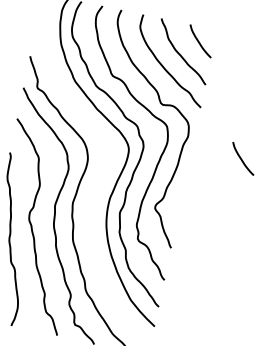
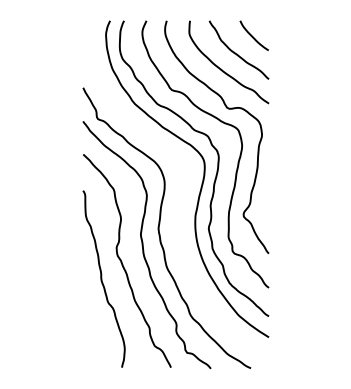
curve: (241, 158) -> (321, 146), removed

